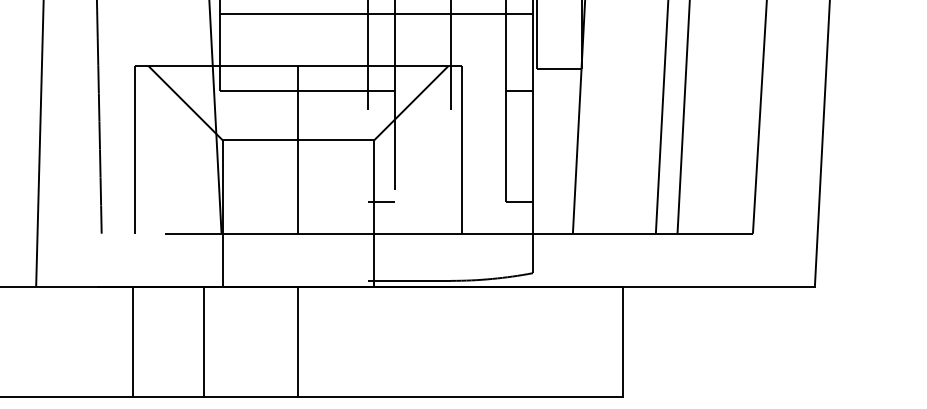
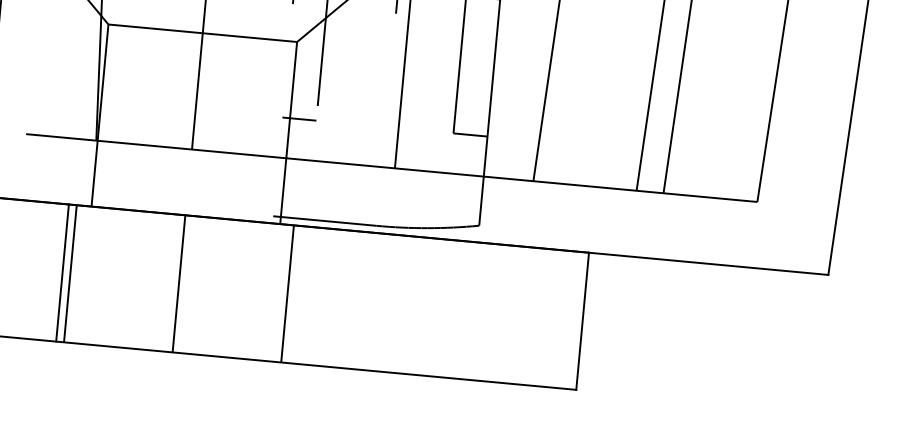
line: (210, 341) -> (70, 273), added
line: (385, 341) -> (287, 293), added

